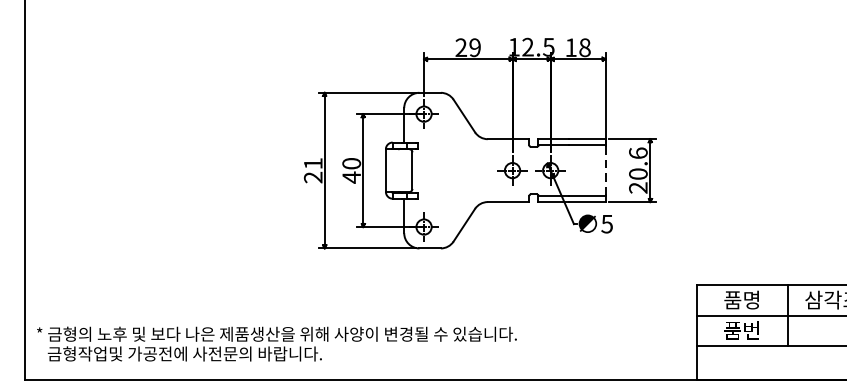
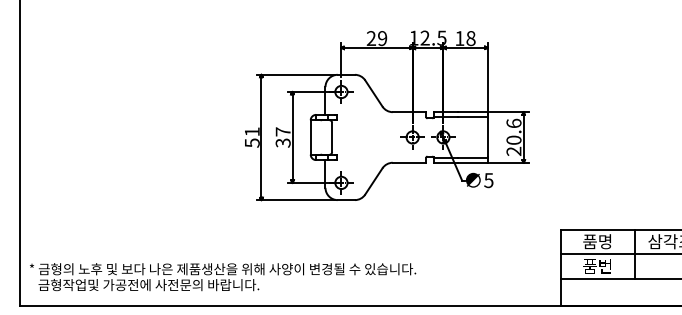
text: (350, 170) -> (282, 137), 40 -> 37
line: (605, 170) -> (487, 137), dashed -> solid
text: (312, 176) -> (251, 142), 21 -> 51

